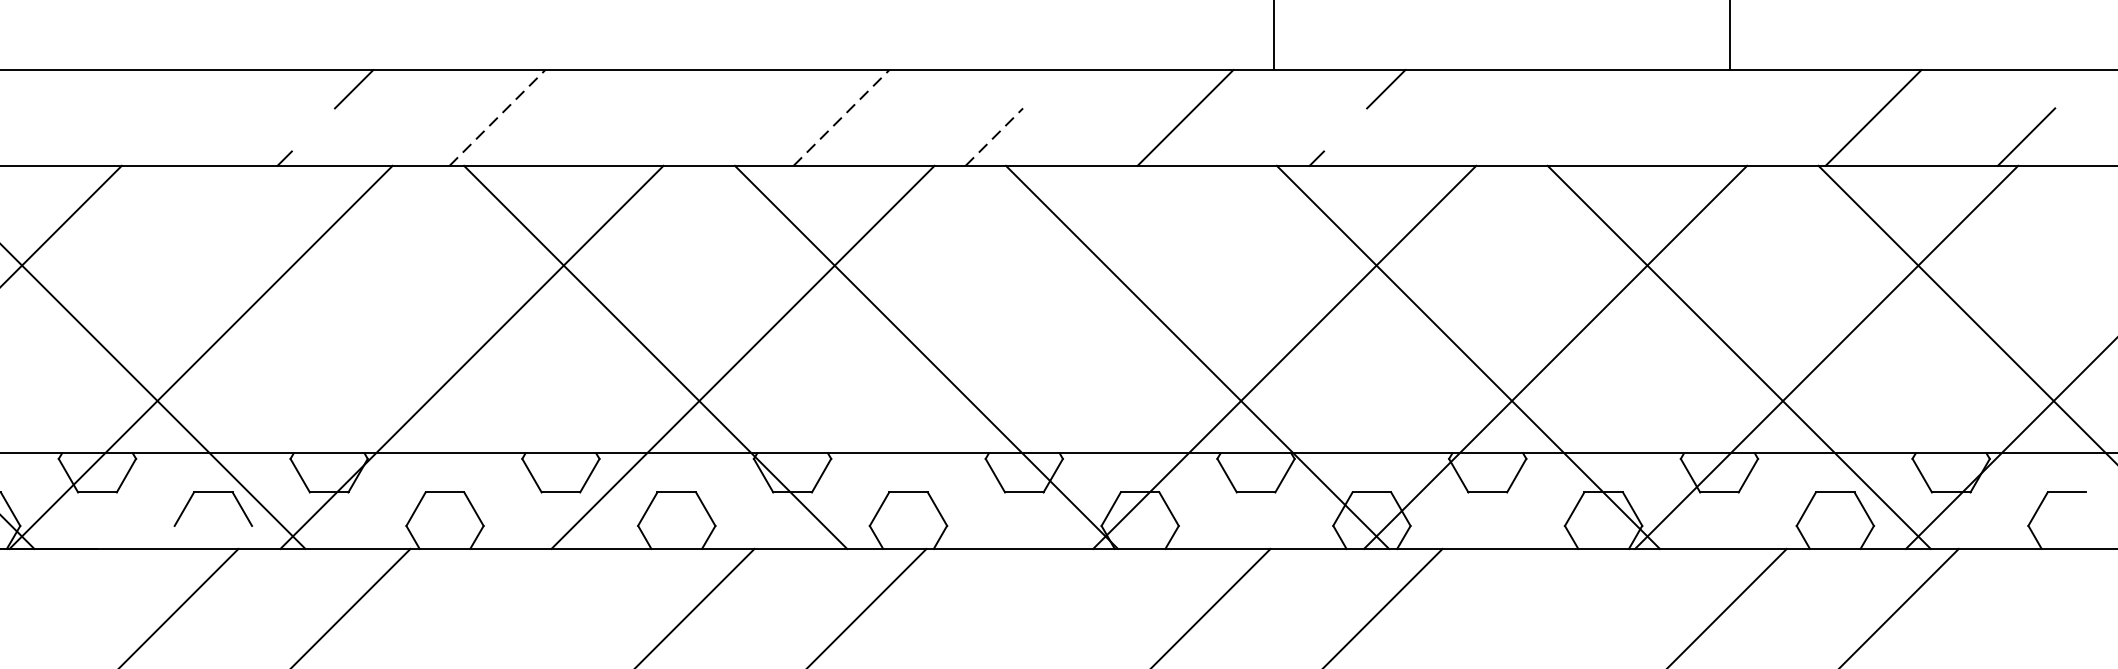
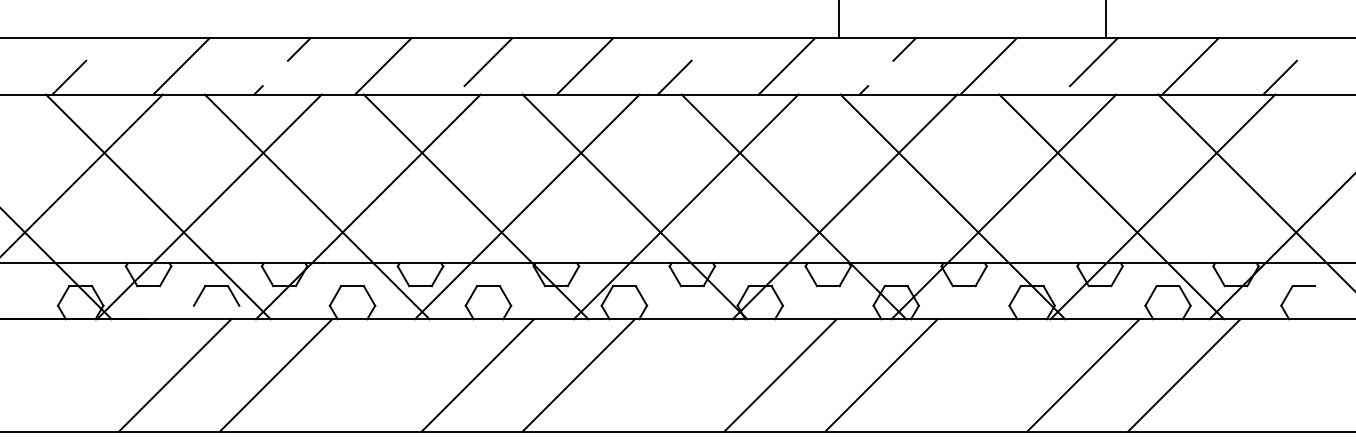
line: (676, 111) -> (488, 62), added
line: (1708, 111) -> (1093, 62), added
line: (153, 118) -> (181, 66), added
line: (497, 118) -> (383, 66), dashed -> solid
line: (842, 118) -> (585, 66), dashed -> solid
line: (1529, 118) -> (988, 66), added
line: (993, 136) -> (674, 77), dashed -> solid
line: (383, 356) -> (316, 206), added
line: (1012, 356) -> (685, 206), added

